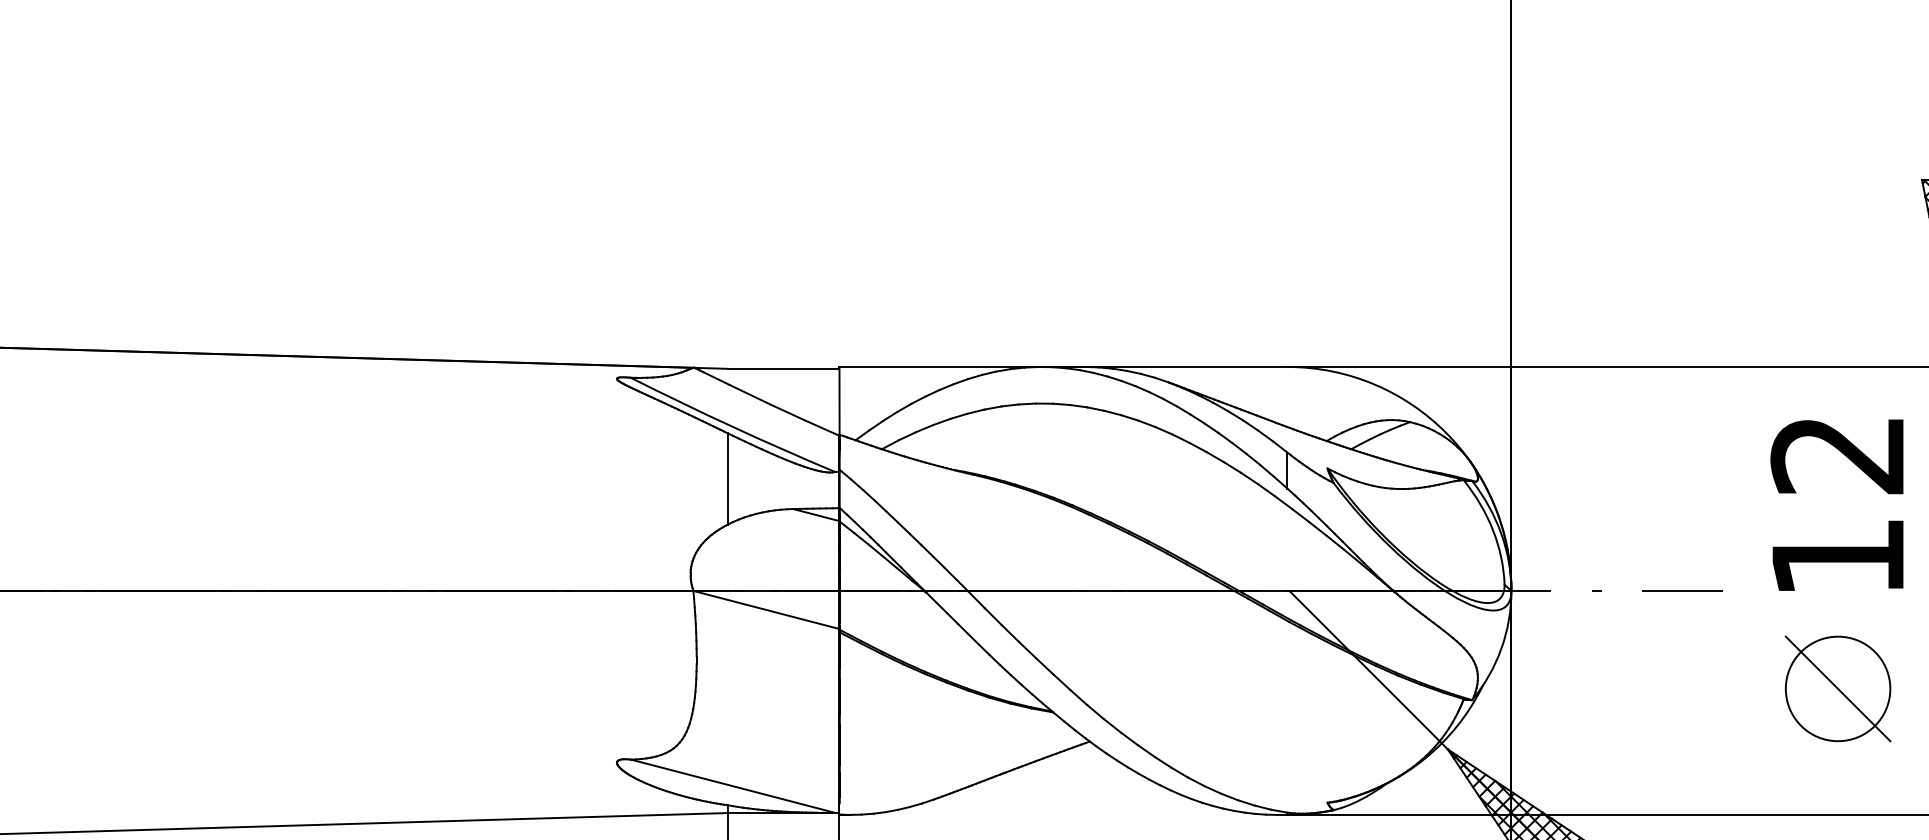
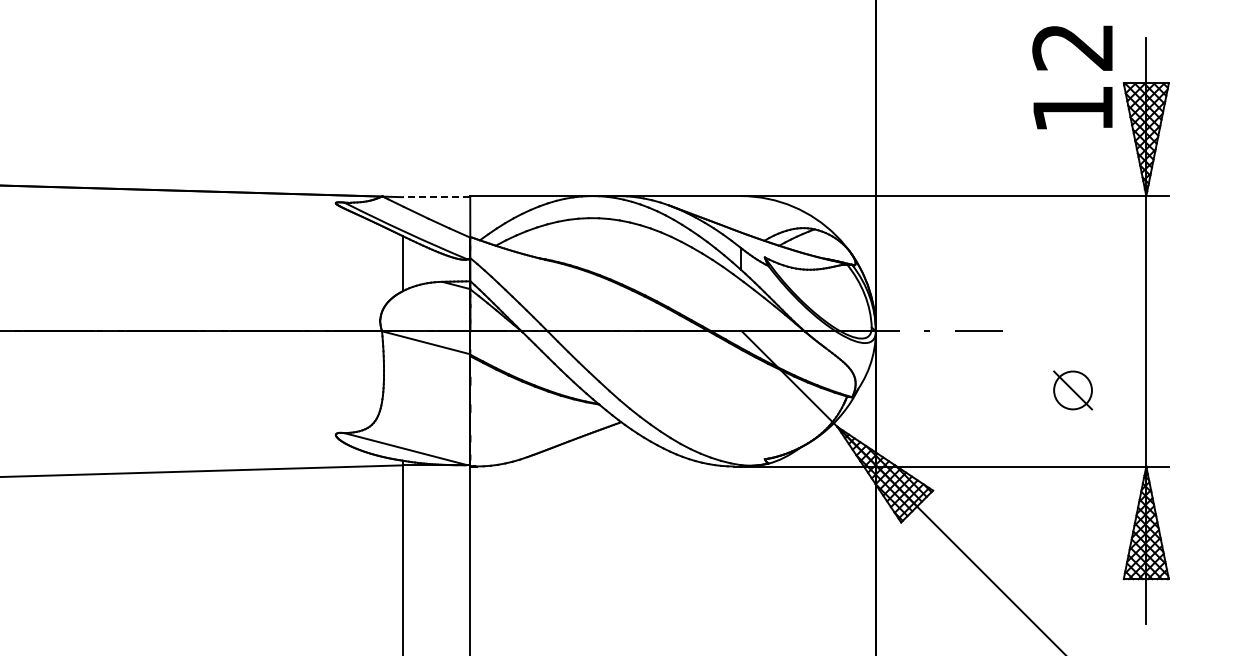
line: (783, 369) -> (436, 197), solid -> dashed
text: (1837, 505) -> (1072, 77), moved
part: (1837, 689) -> (1072, 390), size x0.6

